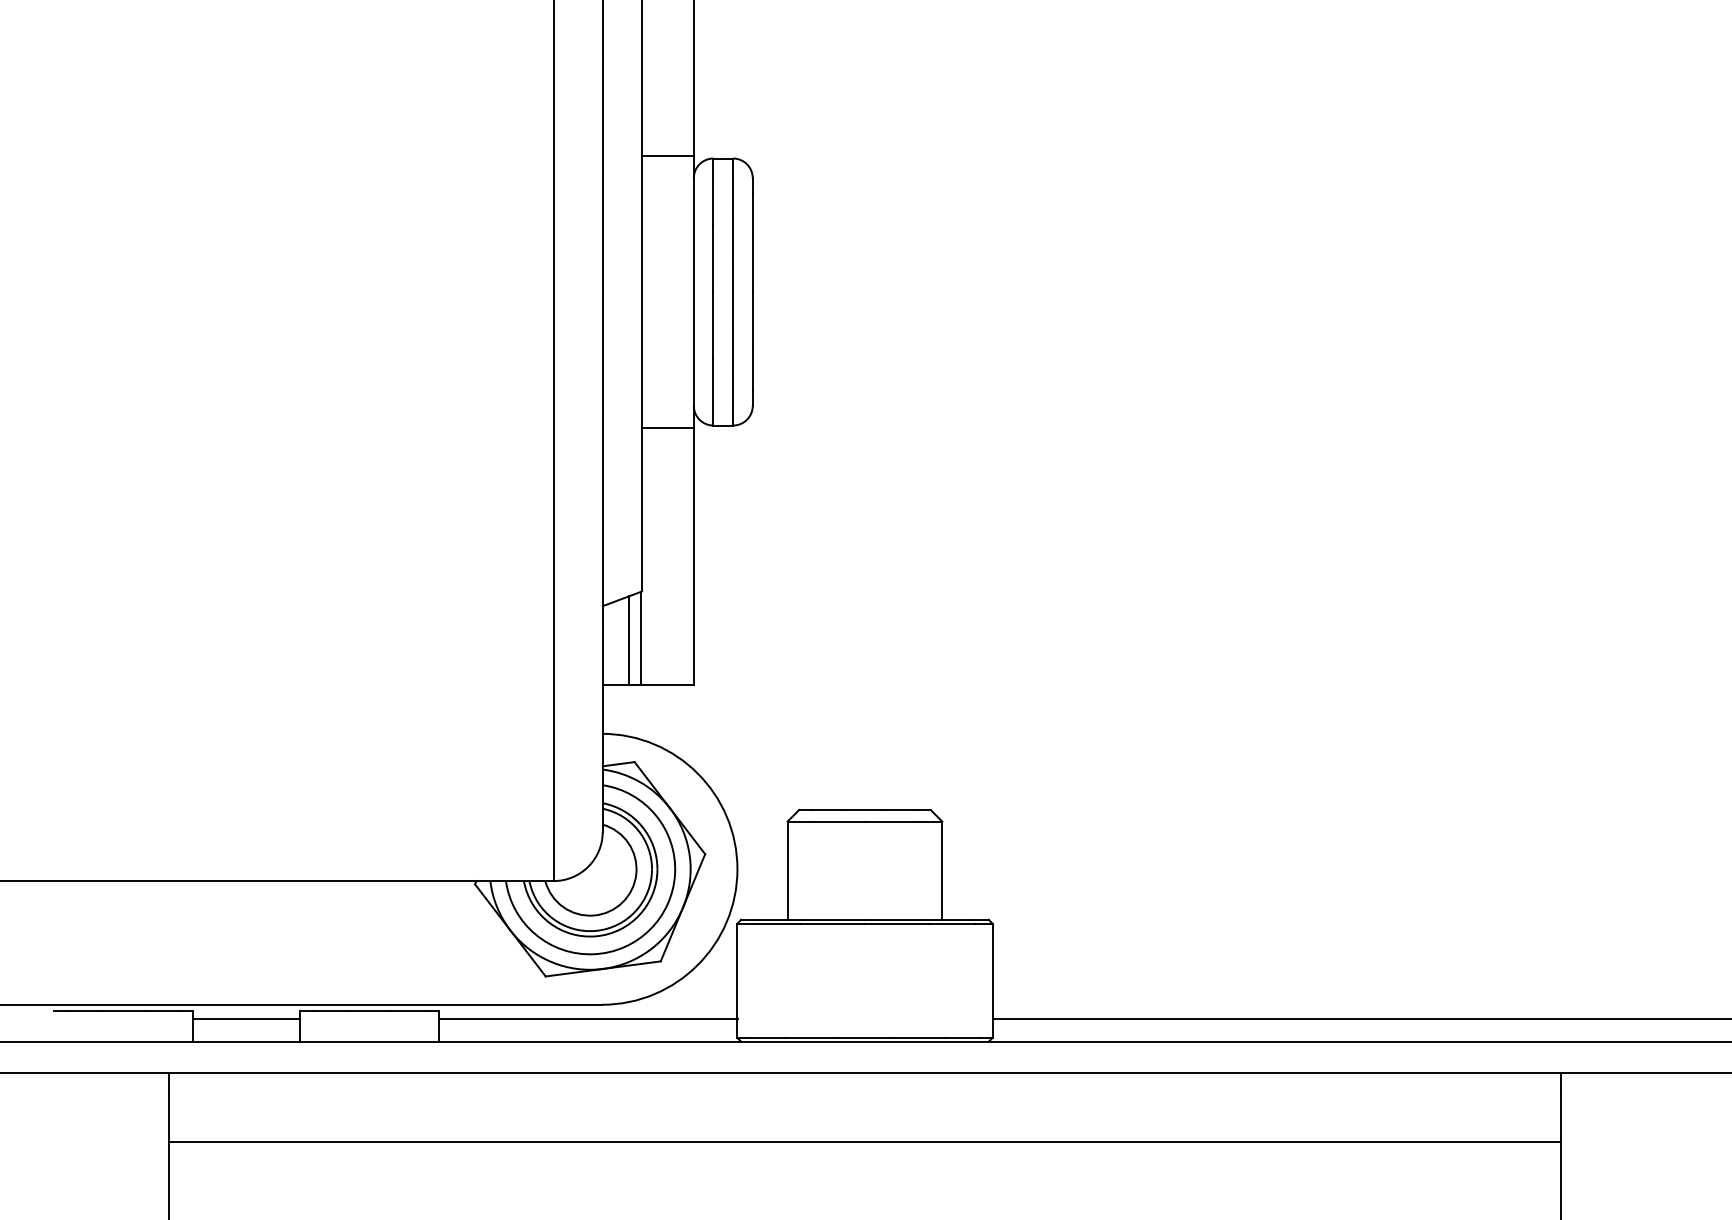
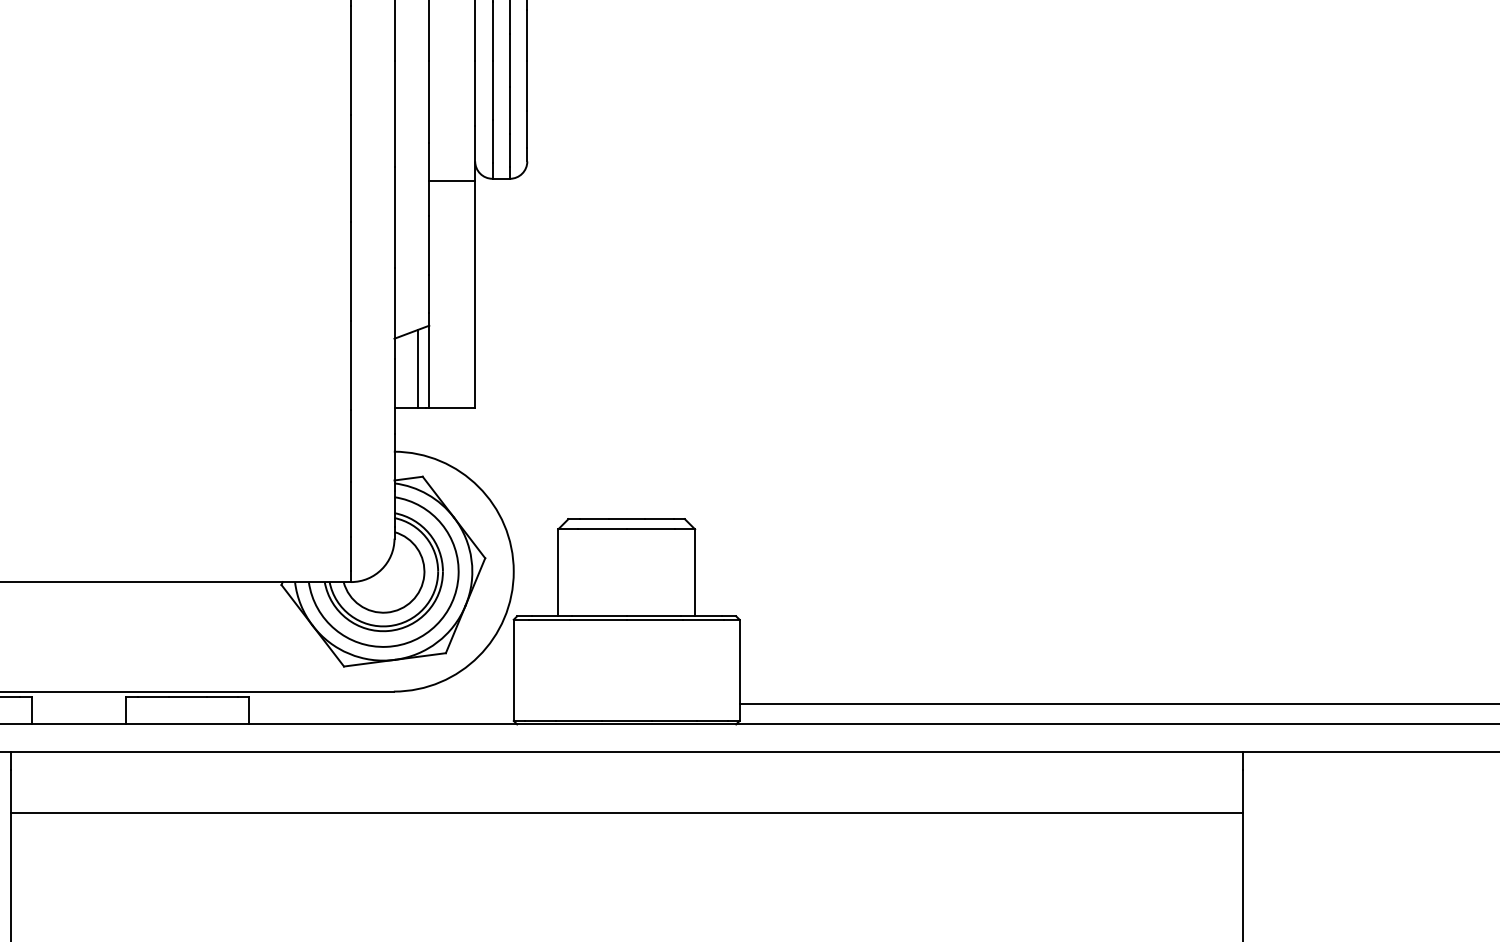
line: (246, 1018) -> (79, 703), removed
line: (587, 1018) -> (381, 703), removed

